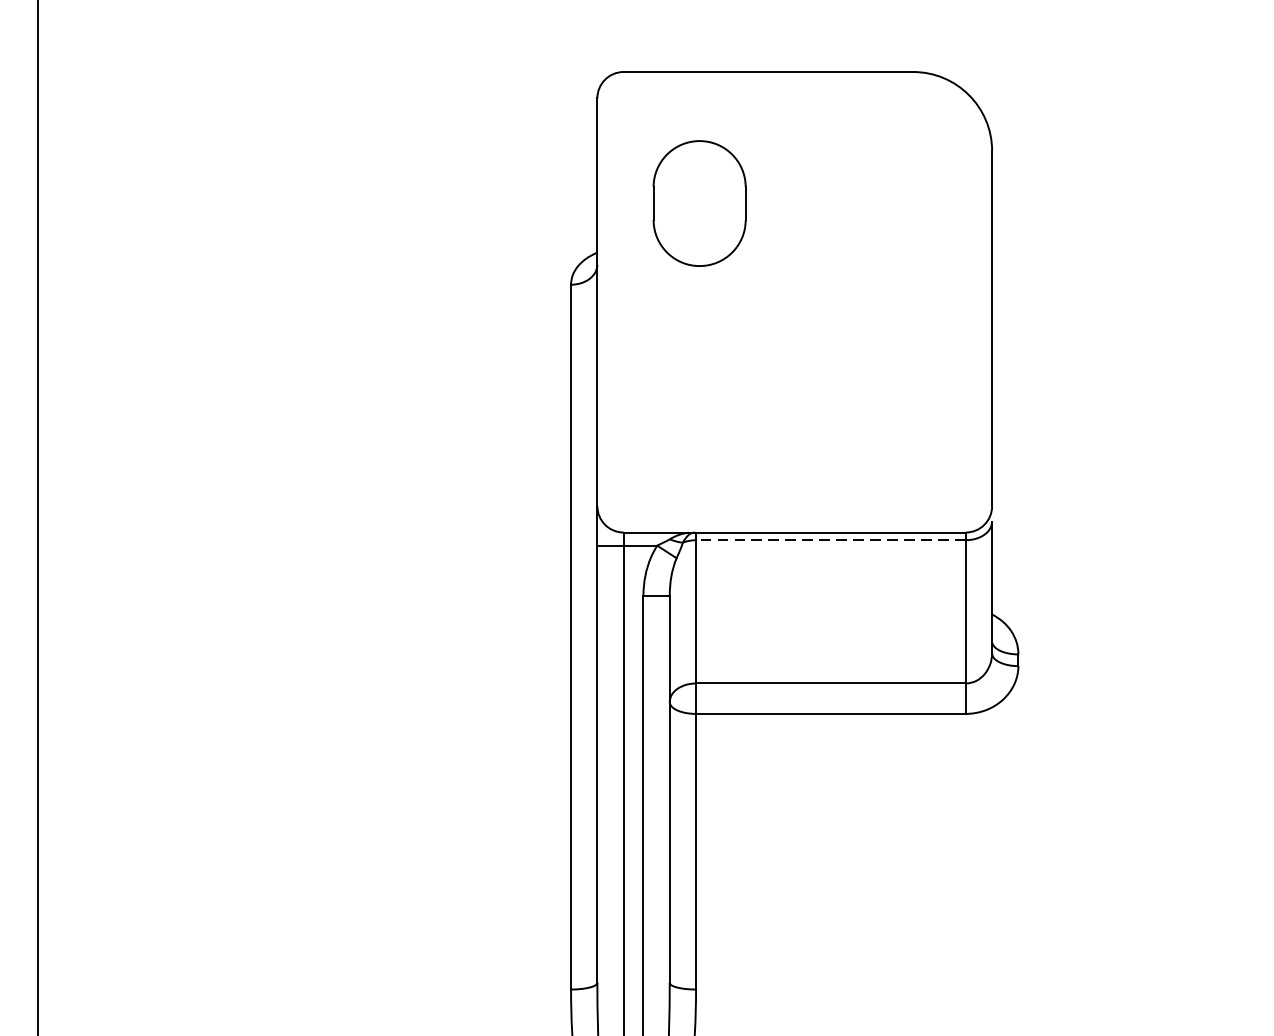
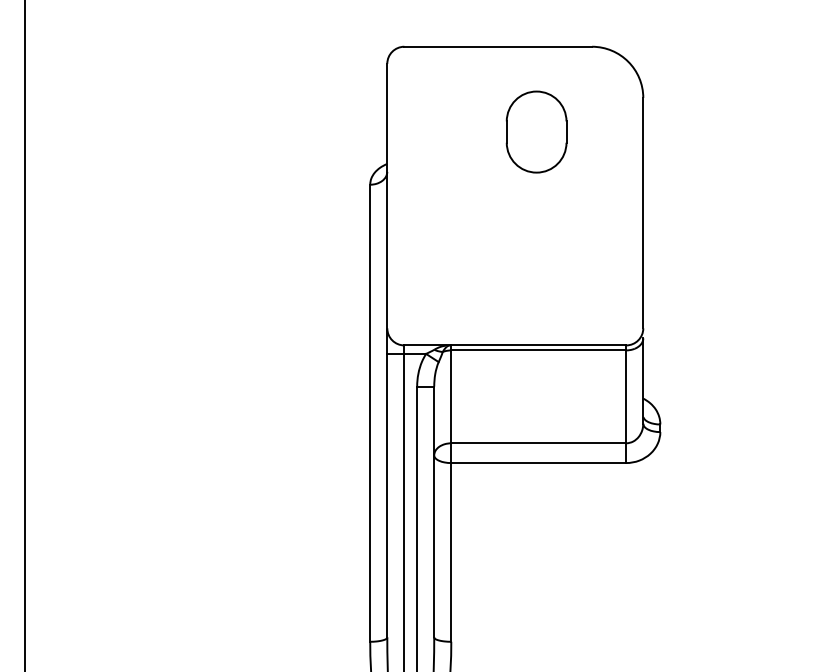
part: (699, 202) -> (536, 131), moved
line: (830, 540) -> (538, 350), dashed -> solid

